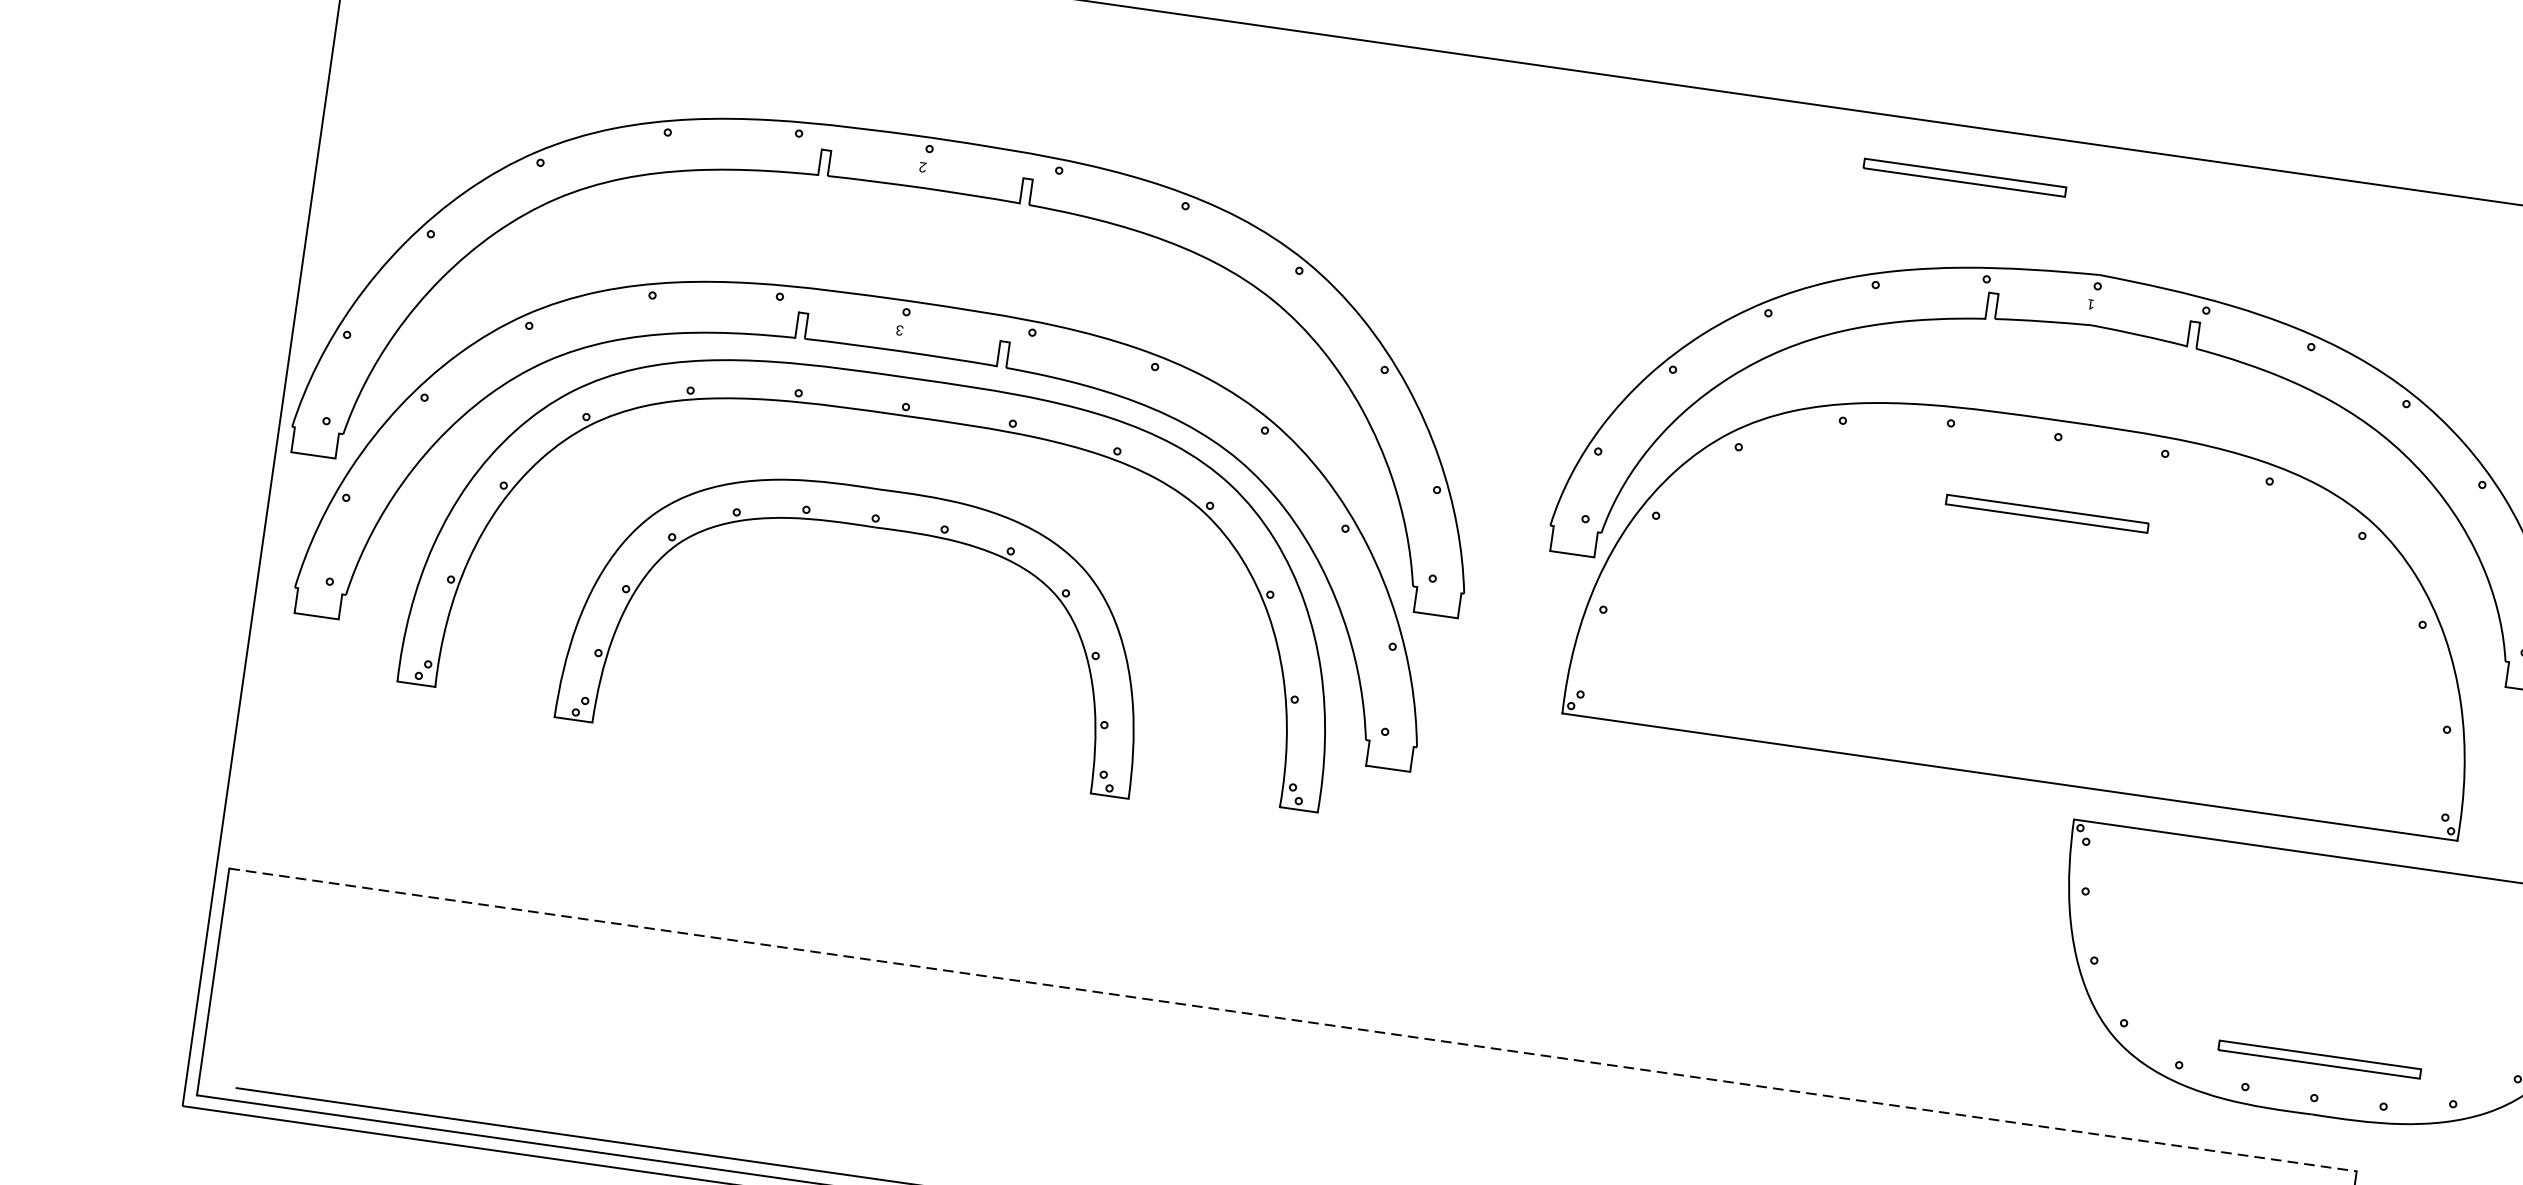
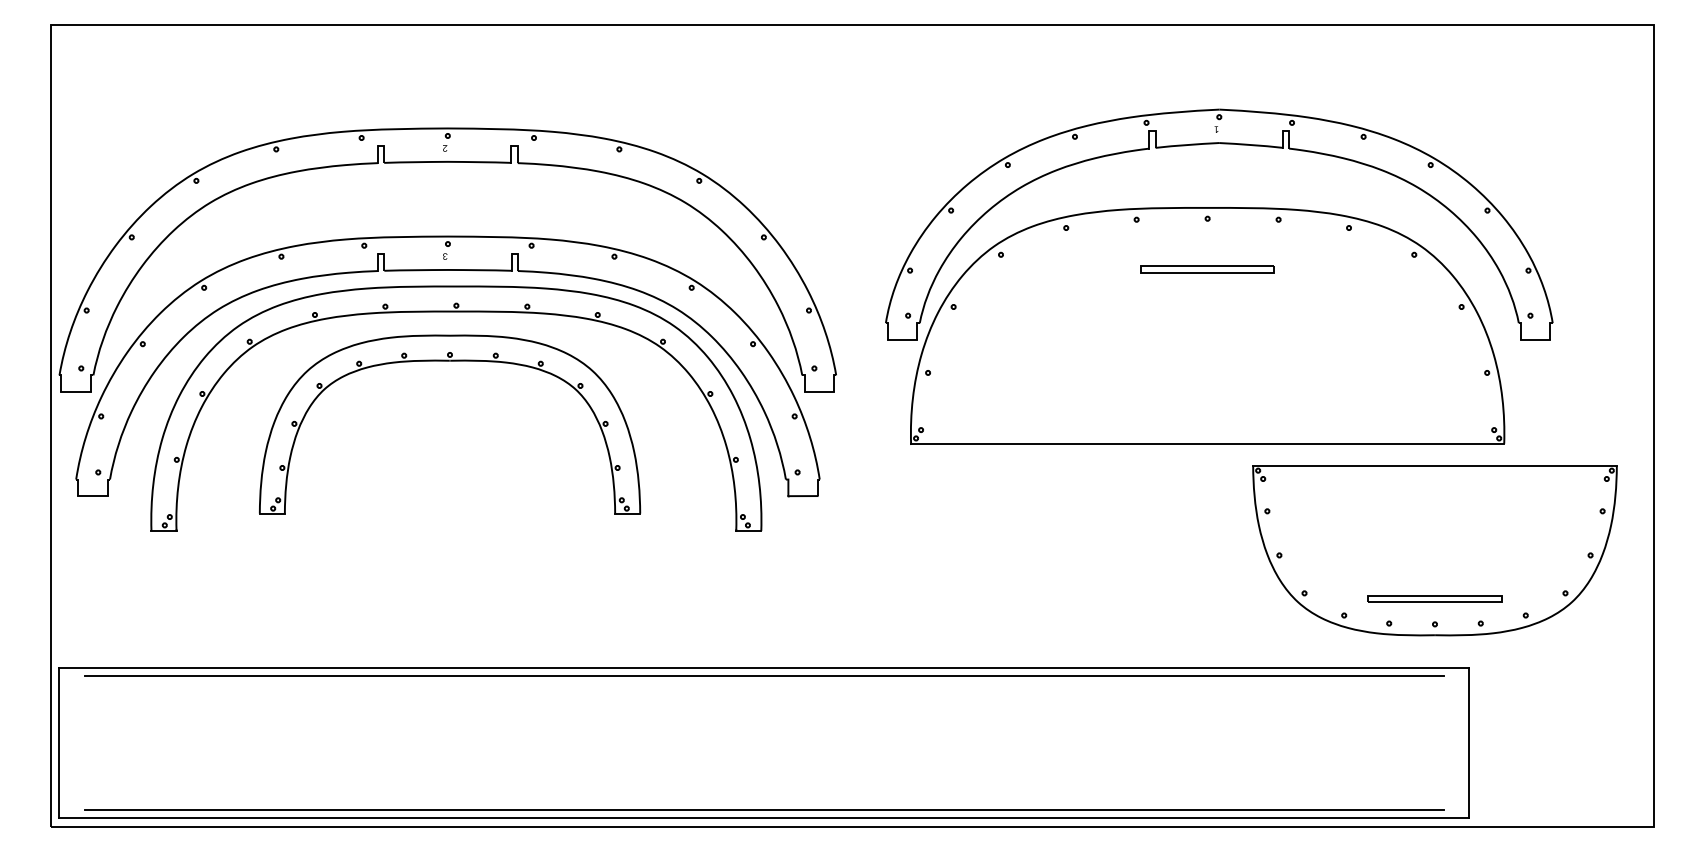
part: (1964, 177) -> (1122, 58), removed
part: (875, 528) -> (450, 361), moved
line: (1293, 1020) -> (764, 668), dashed -> solid
line: (1291, 1032) -> (764, 676), added

